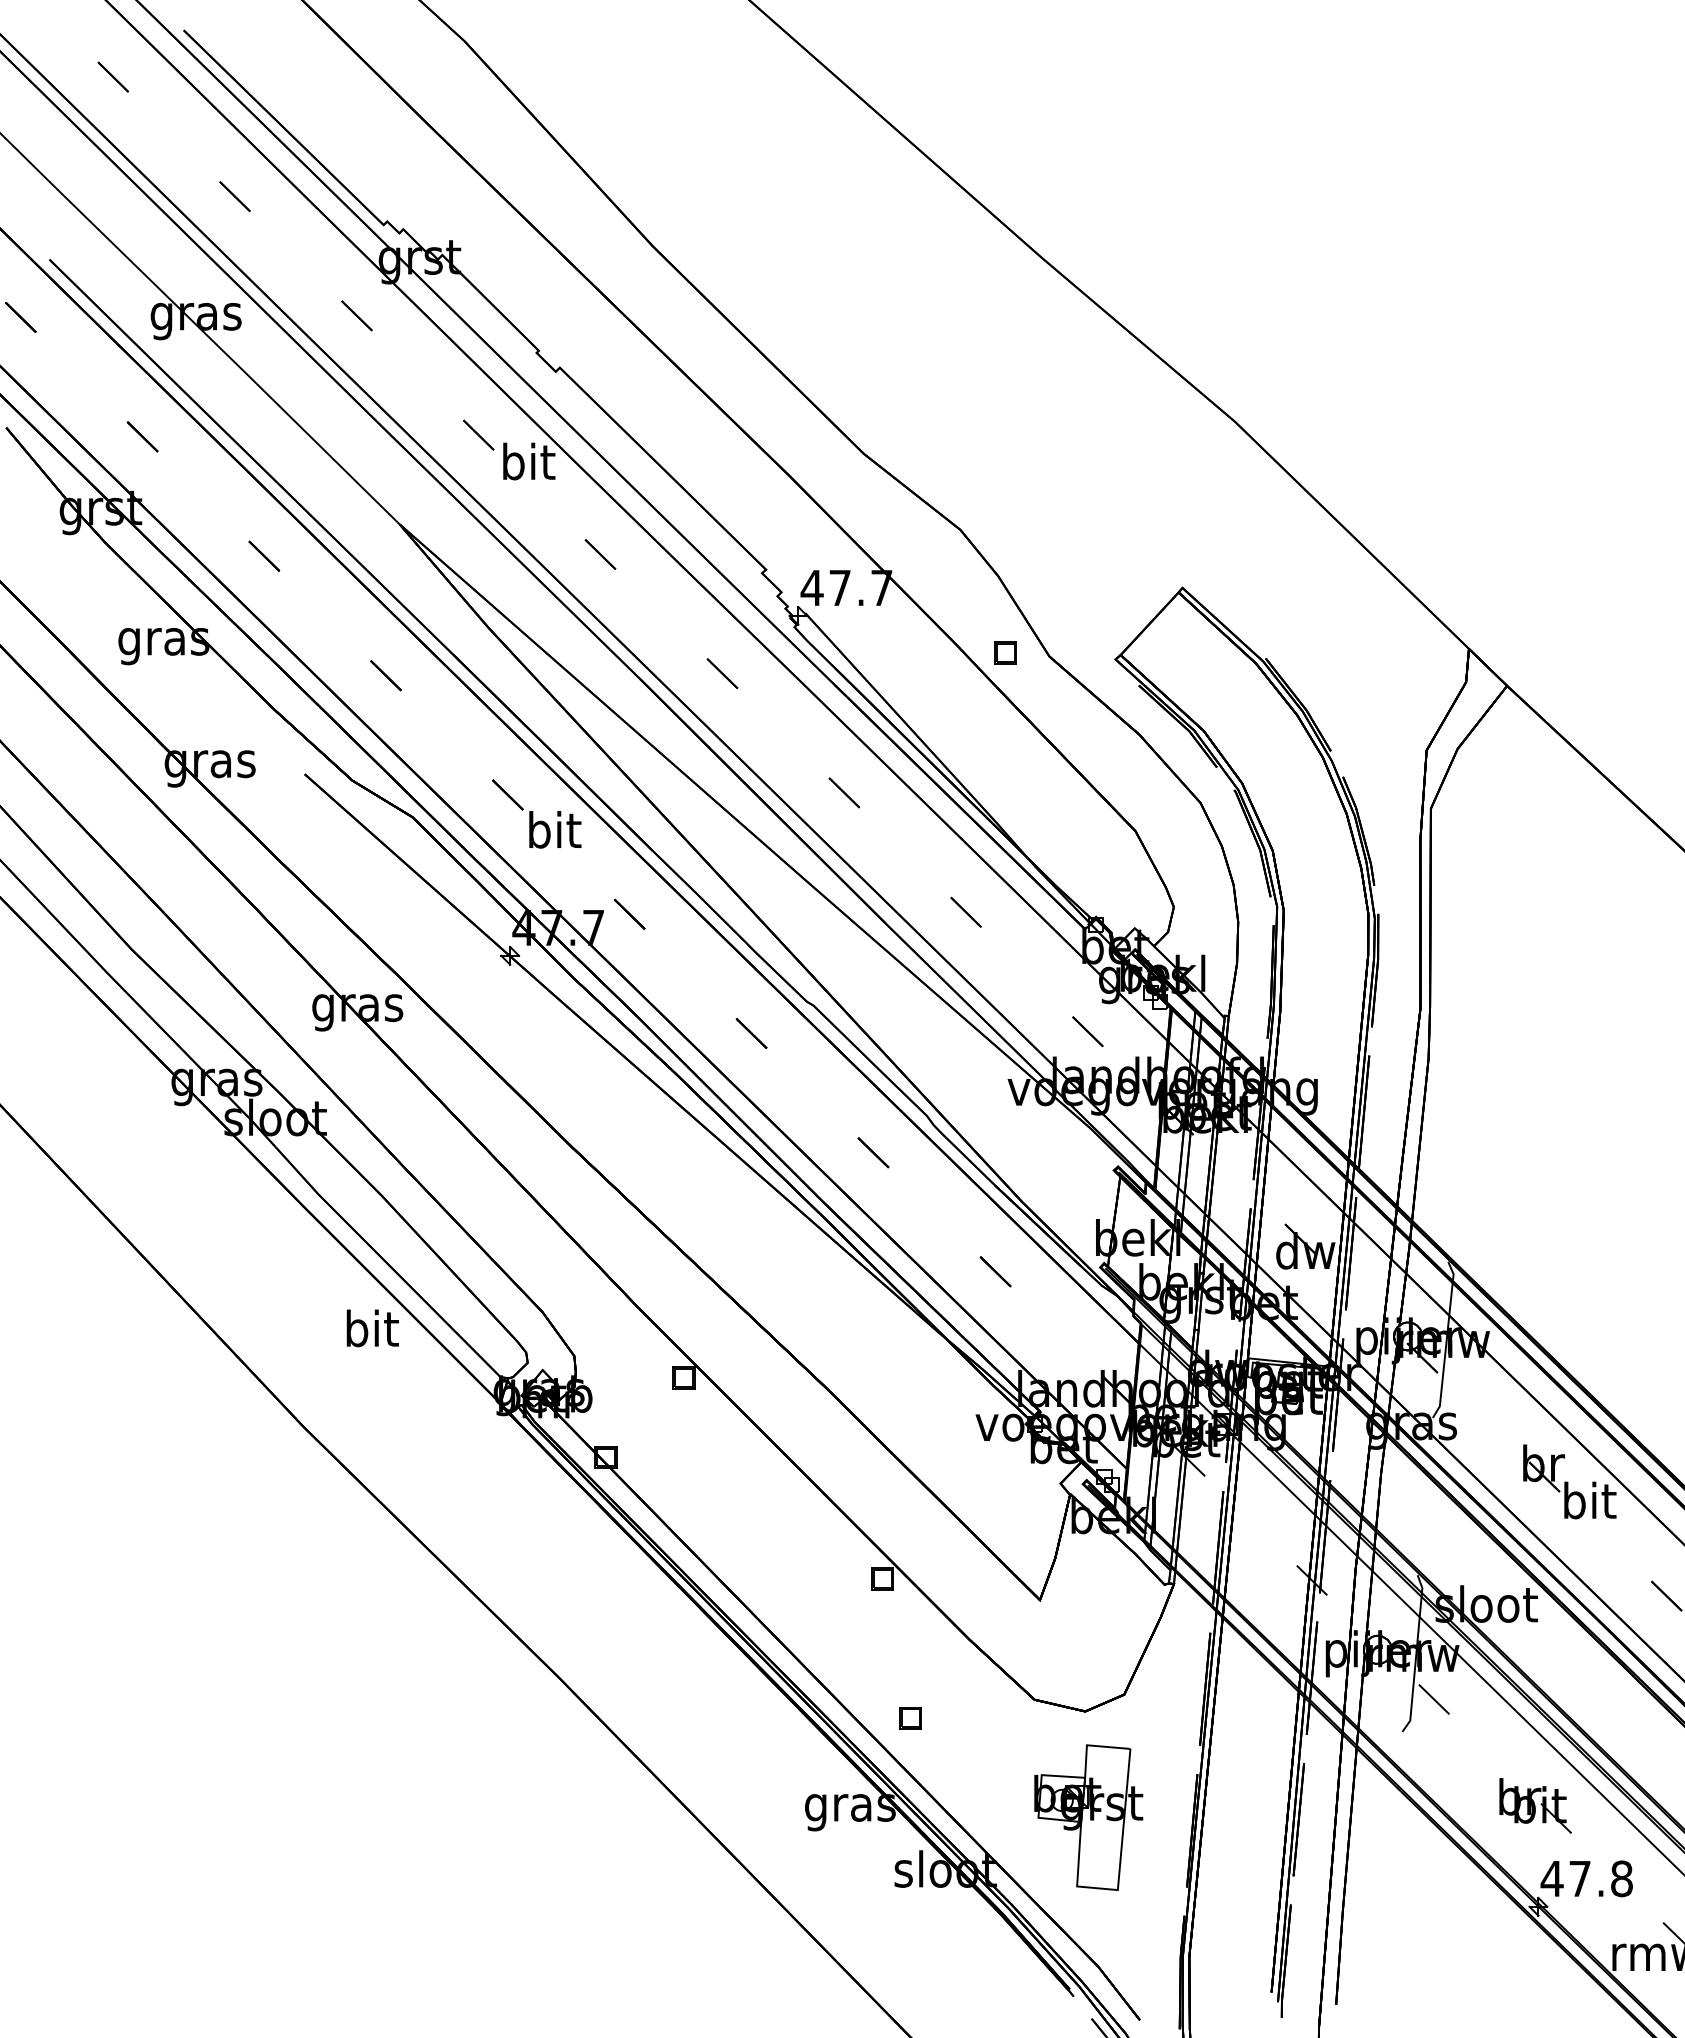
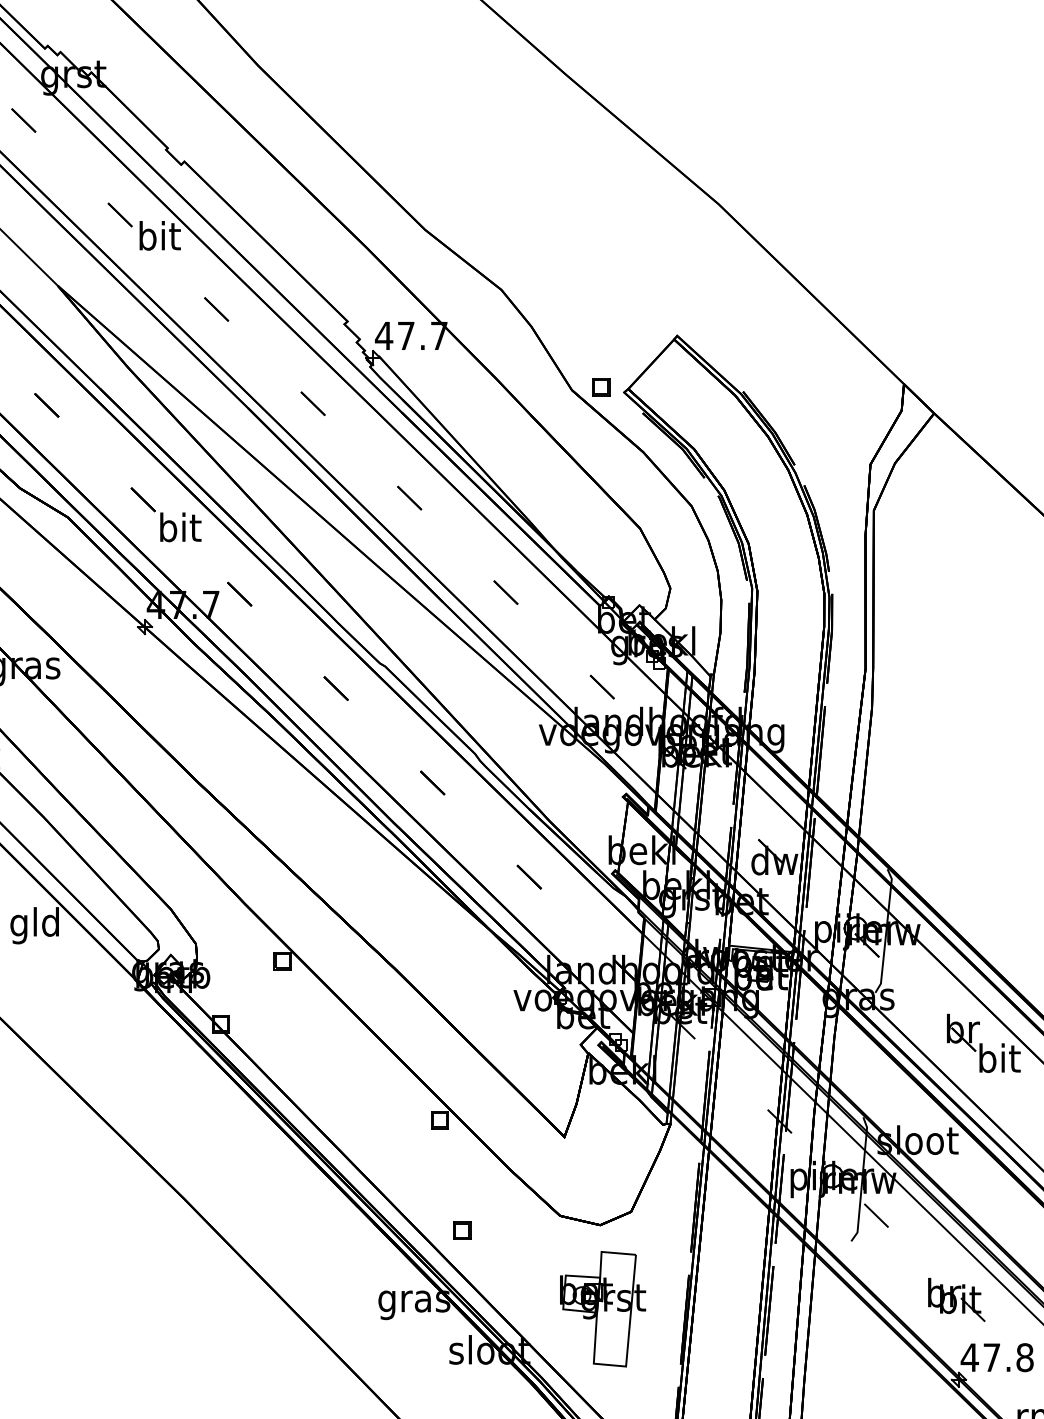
part: (1005, 652) -> (601, 387), moved
text: (370, 1332) -> (34, 925), bit -> gld

